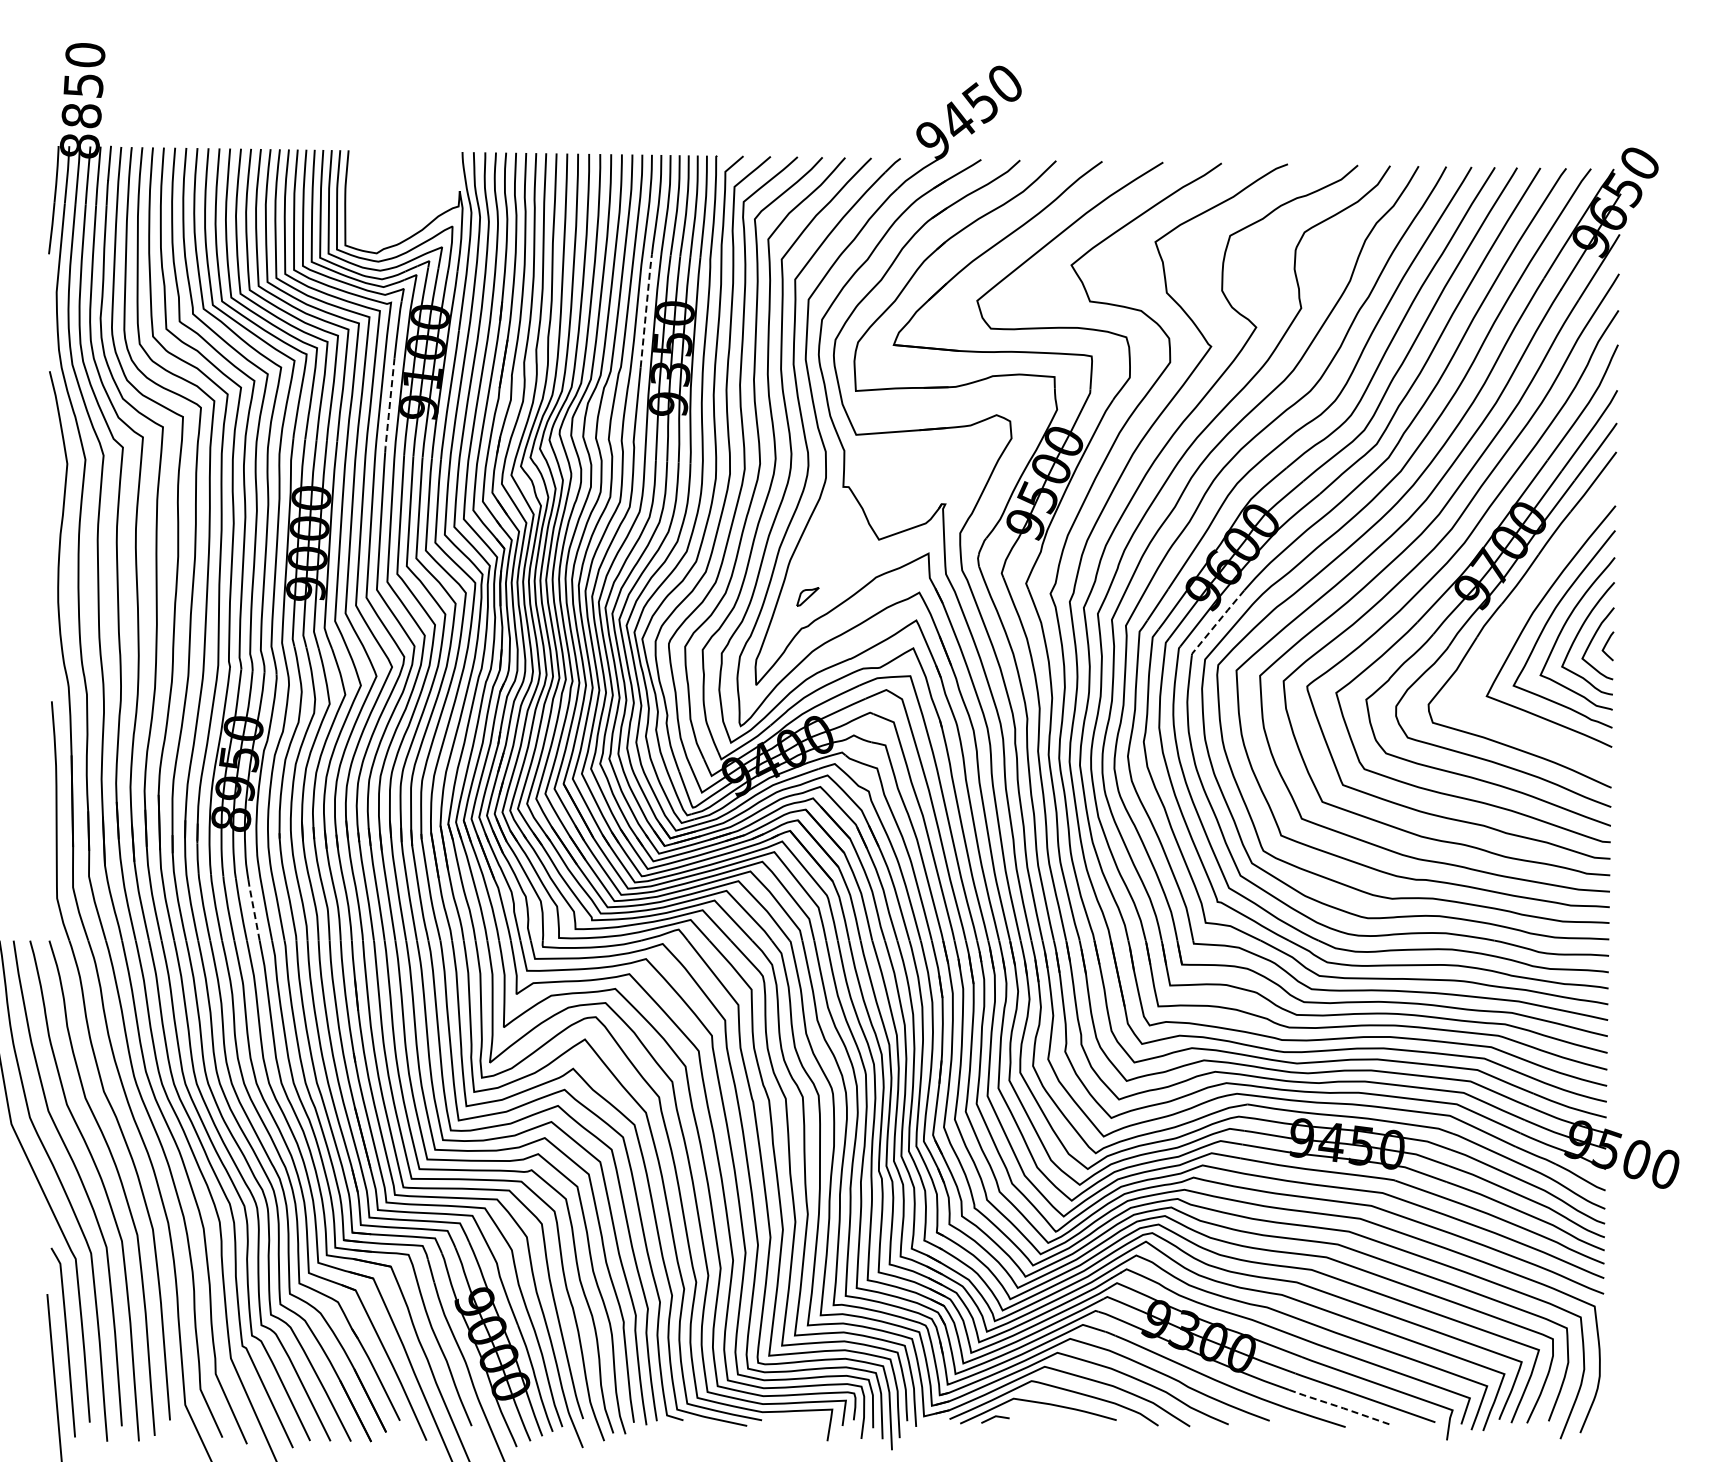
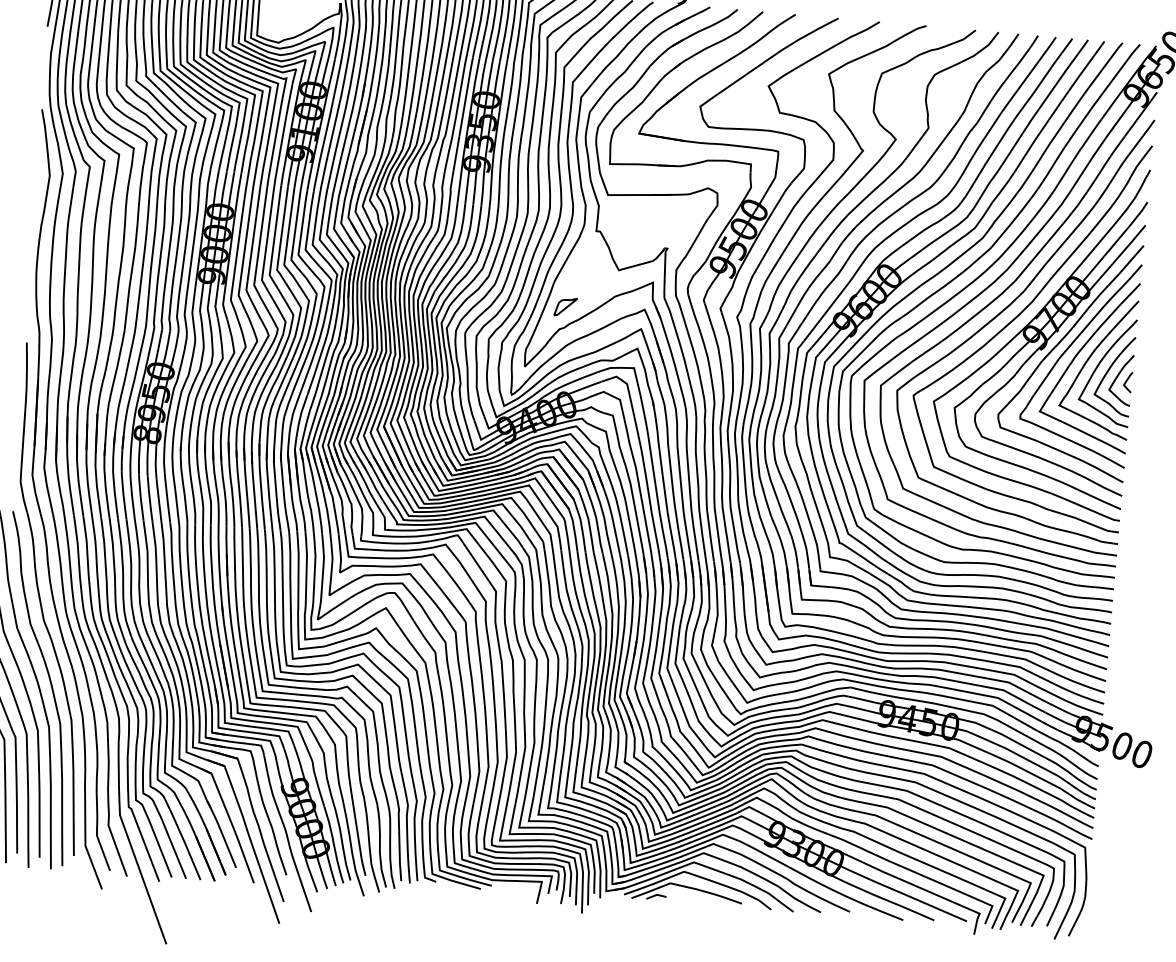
line: (646, 309) -> (466, 96), dashed -> solid
line: (389, 405) -> (280, 150), dashed -> solid
part: (807, 596) -> (565, 306), size x1.43
curve: (1518, 608) -> (1066, 351), added
line: (1217, 622) -> (853, 345), dashed -> solid
line: (253, 908) -> (158, 498), dashed -> solid
line: (1338, 1406) -> (899, 905), dashed -> solid

